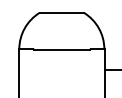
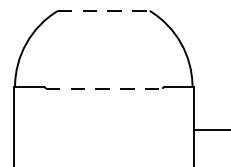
line: (62, 12) -> (105, 10), solid -> dashed
line: (62, 50) -> (105, 89), solid -> dashed

